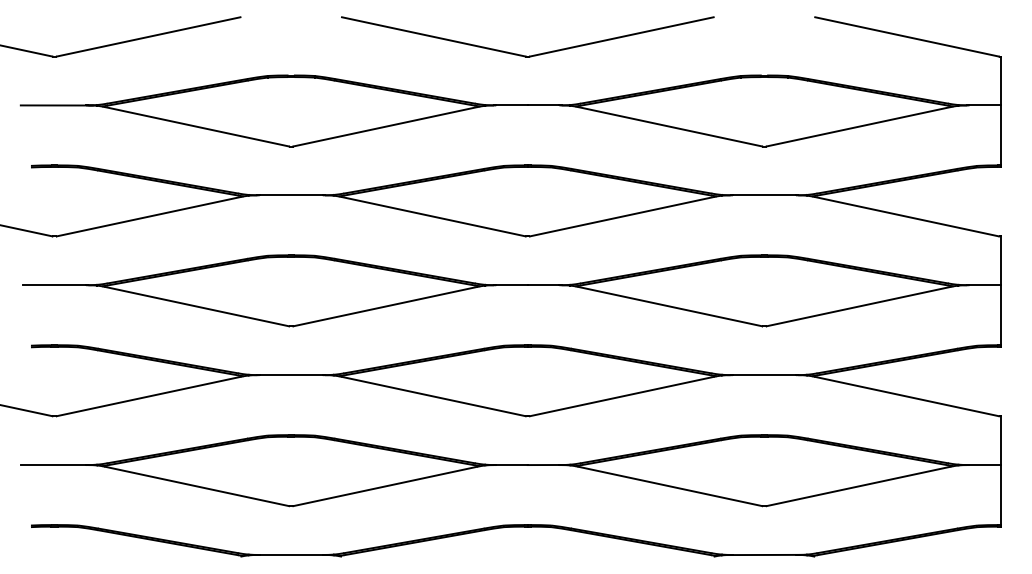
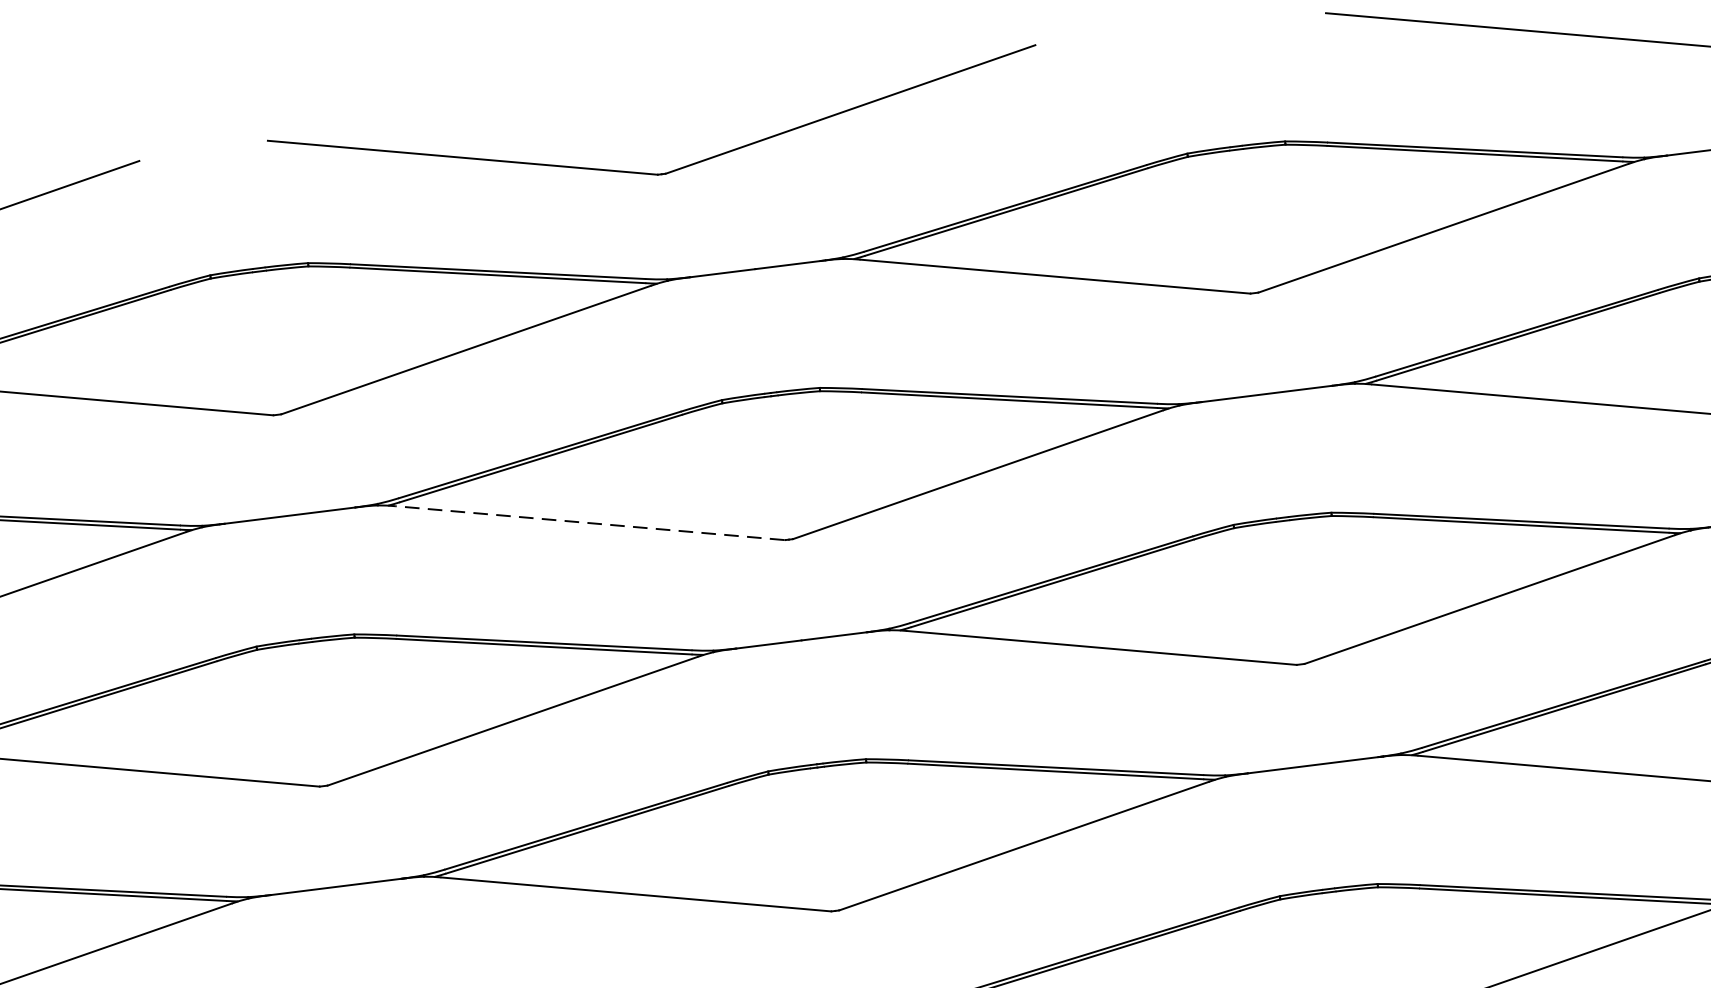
part: (521, 54) -> (648, 171), moved
line: (433, 216) -> (589, 522), solid -> dashed

